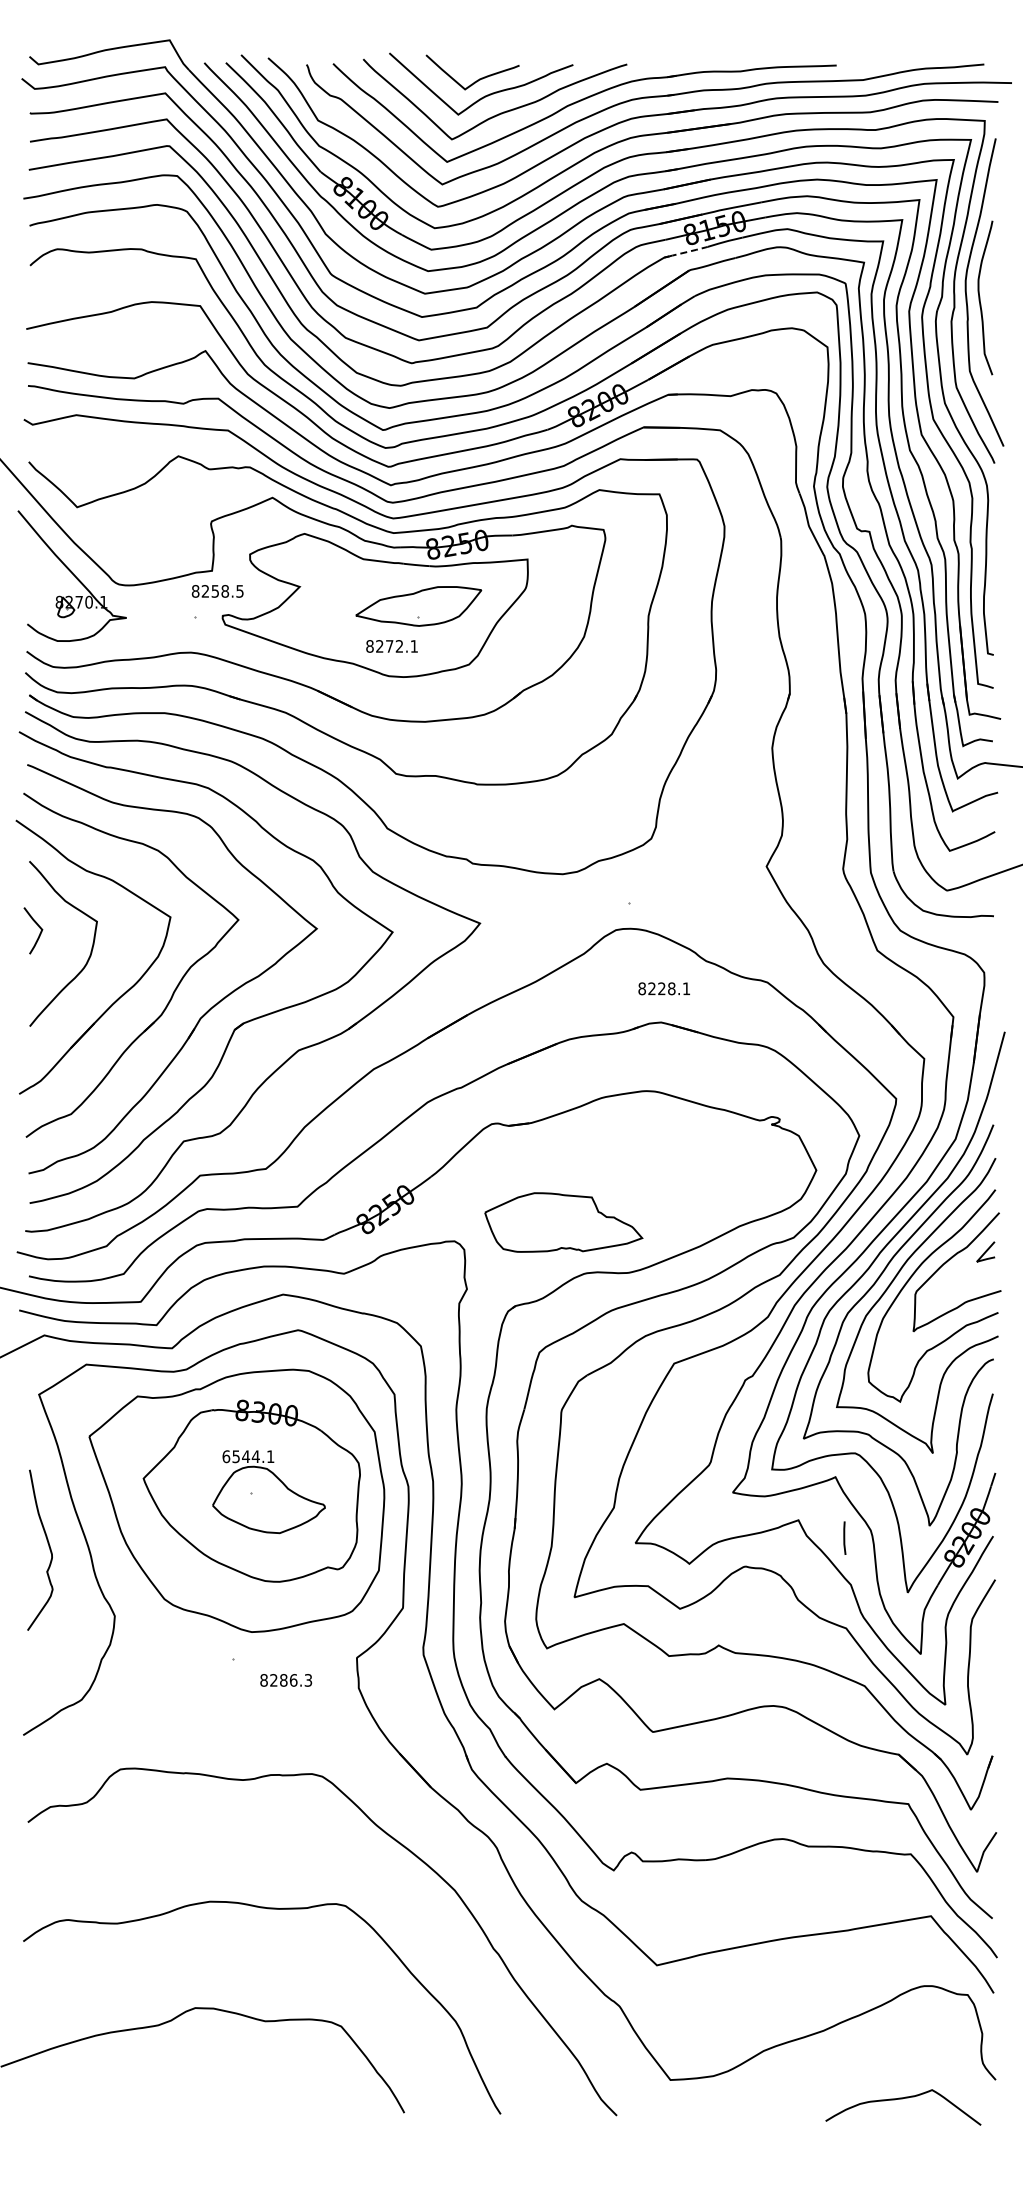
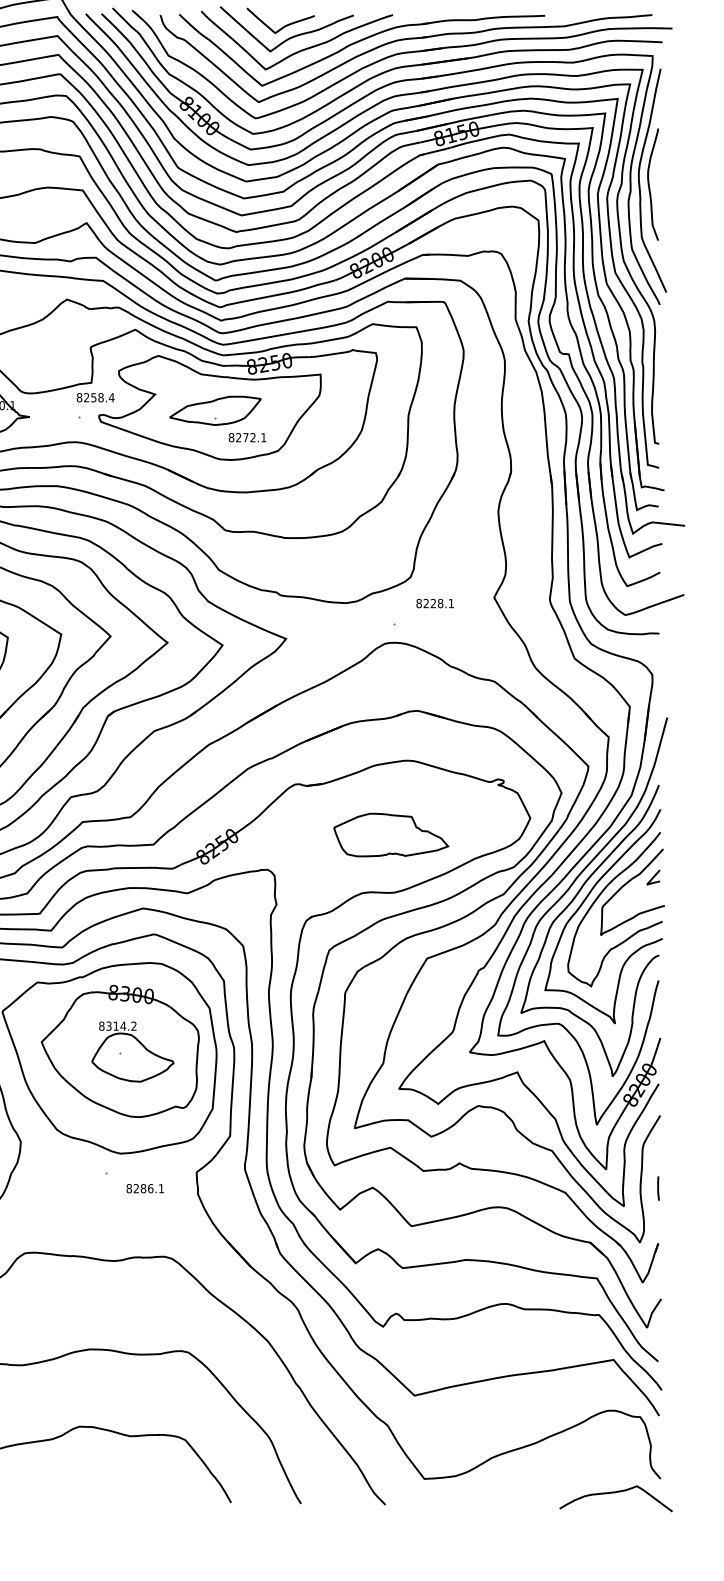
line: (688, 251) -> (437, 150), dashed -> solid
text: (239, 591) -> (111, 397), 8258.5 -> 8258.4
part: (418, 606) -> (215, 410), moved
text: (391, 646) -> (247, 437), moved
text: (663, 988) -> (434, 603), moved
part: (563, 1222) -> (391, 835), moved
text: (248, 1456) -> (117, 1026), 6544.1 -> 8314.2
line: (844, 1537) -> (658, 1188), moved
text: (308, 1680) -> (161, 1188), 8286.3 -> 8286.1
curve: (902, 2099) -> (615, 1493), moved

